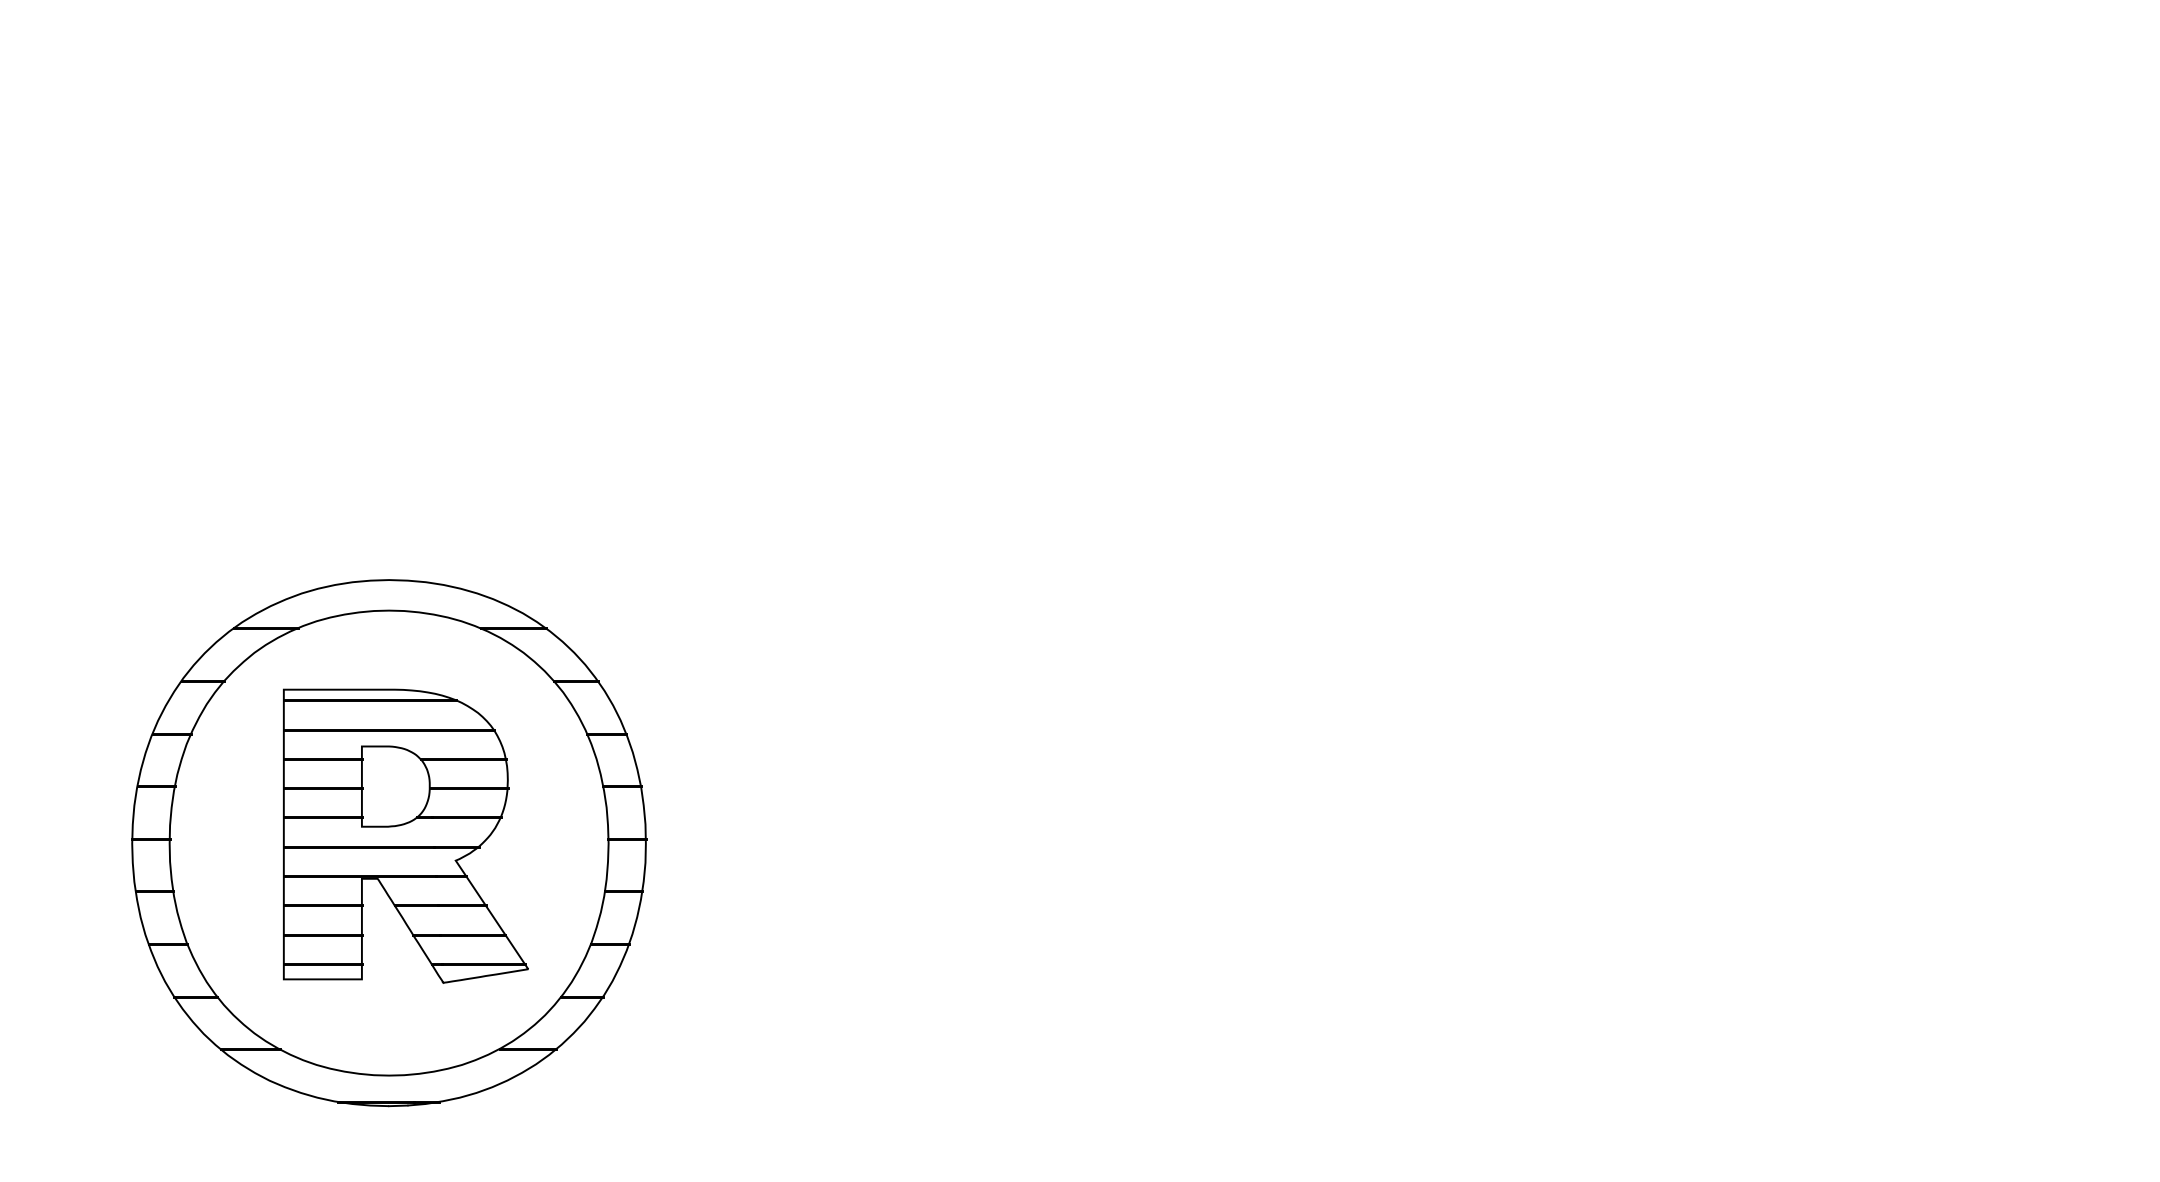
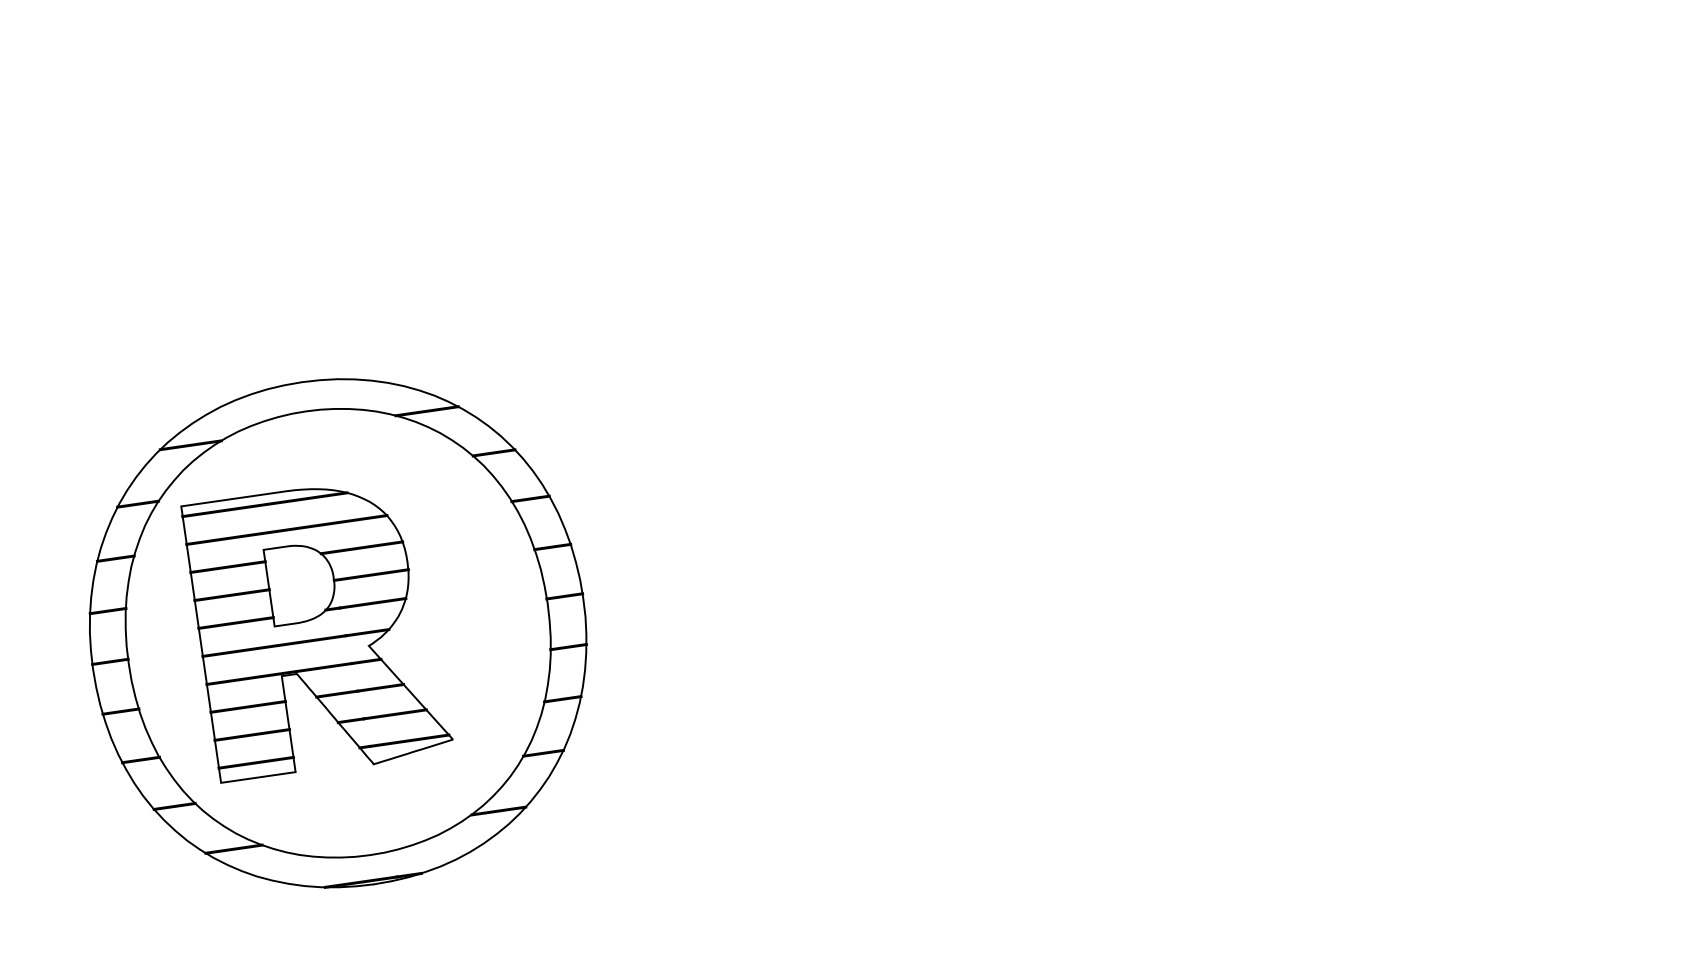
part: (405, 835) -> (317, 628), moved

